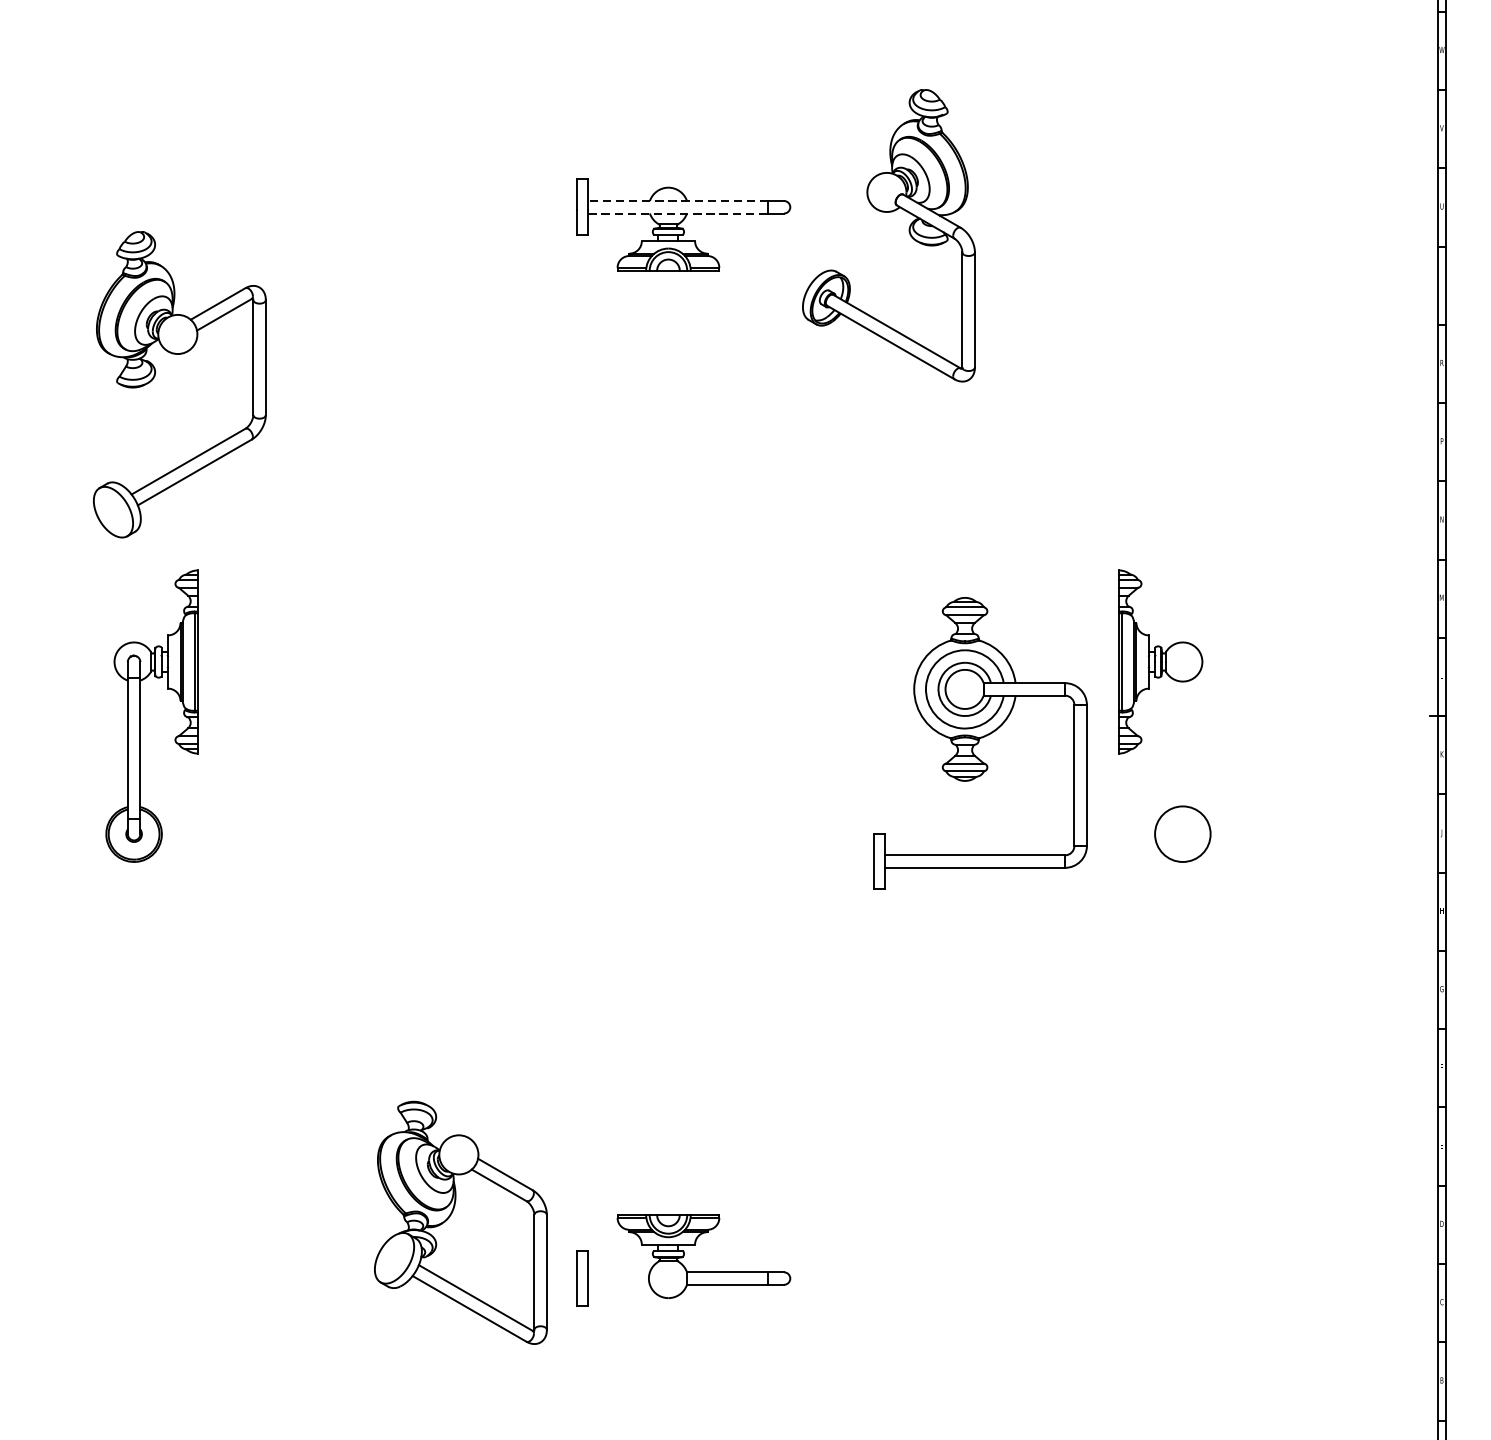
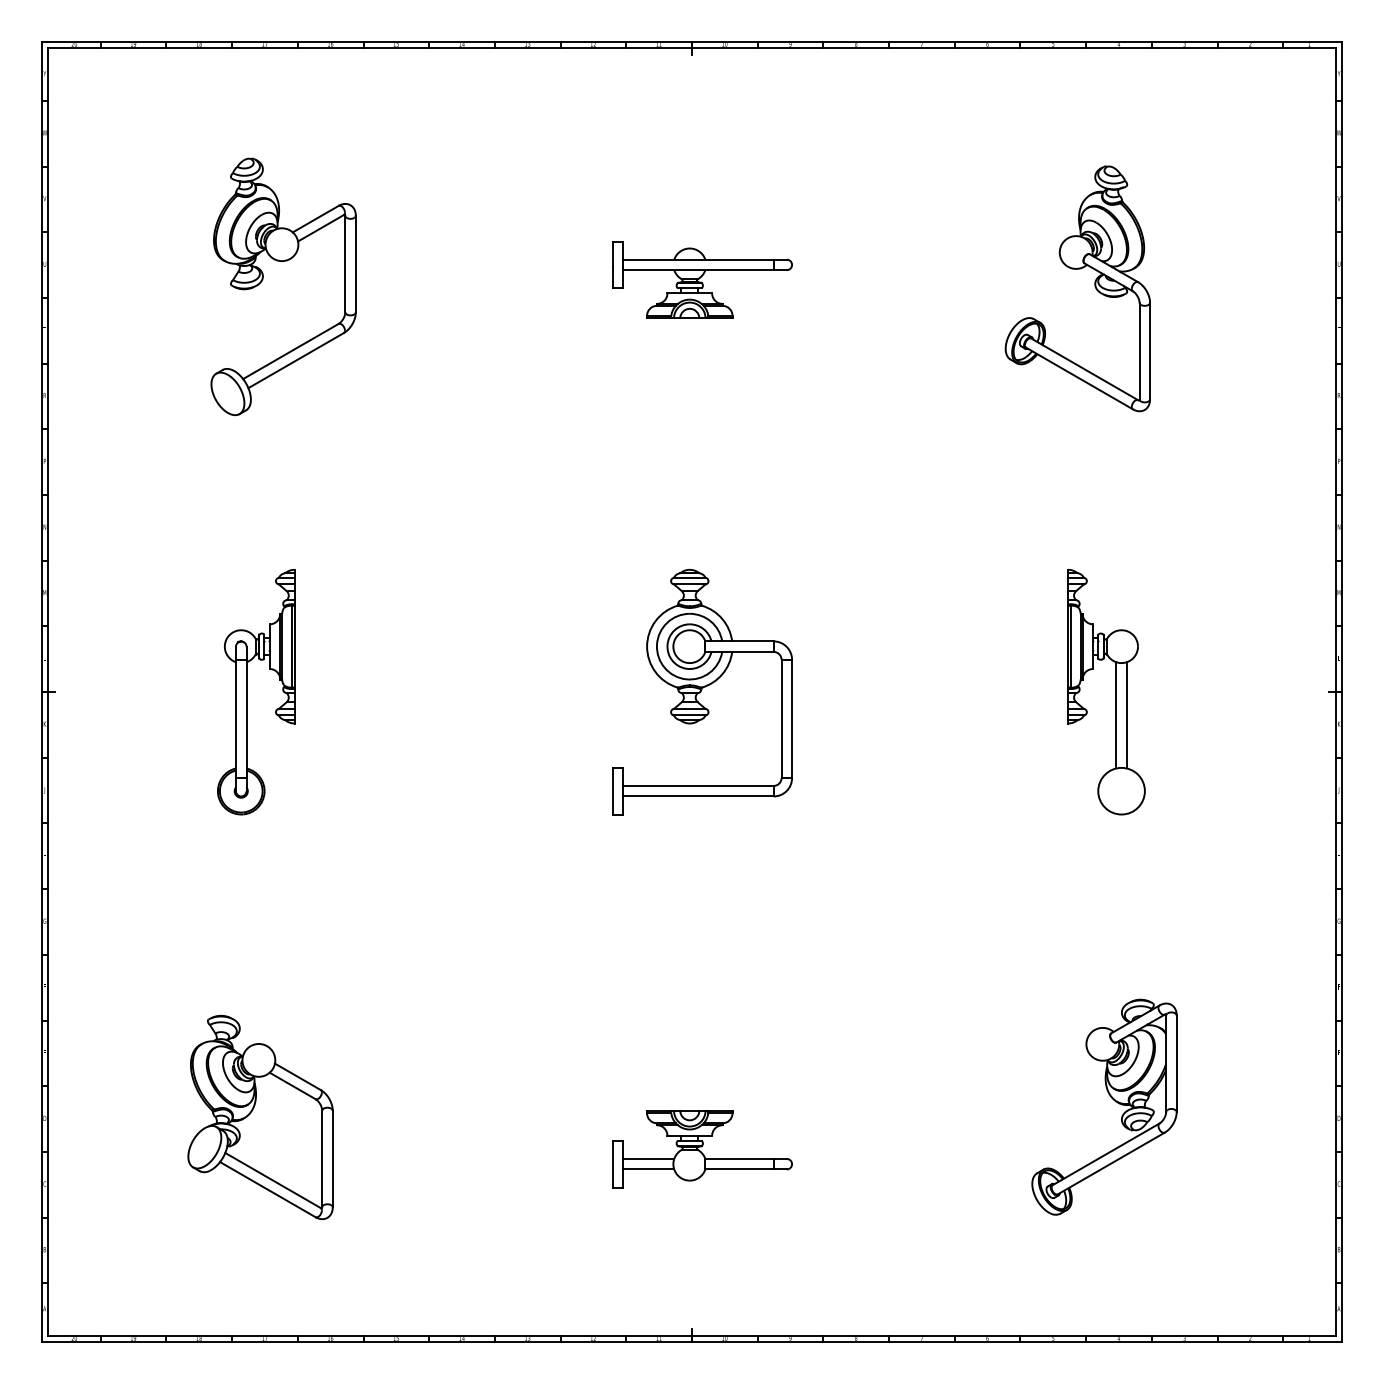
line: (678, 200) -> (698, 259), dashed -> solid
line: (678, 213) -> (698, 270), dashed -> solid
part: (908, 232) -> (1094, 286), moved
part: (155, 375) -> (263, 279), moved
part: (980, 744) -> (702, 692), moved
line: (1176, 744) -> (1116, 715), added
line: (1188, 744) -> (1126, 715), added
part: (1170, 1200) -> (1111, 1098), added
part: (460, 1222) -> (260, 1117), moved
line: (619, 1271) -> (648, 1158), added
line: (619, 1284) -> (648, 1169), added

